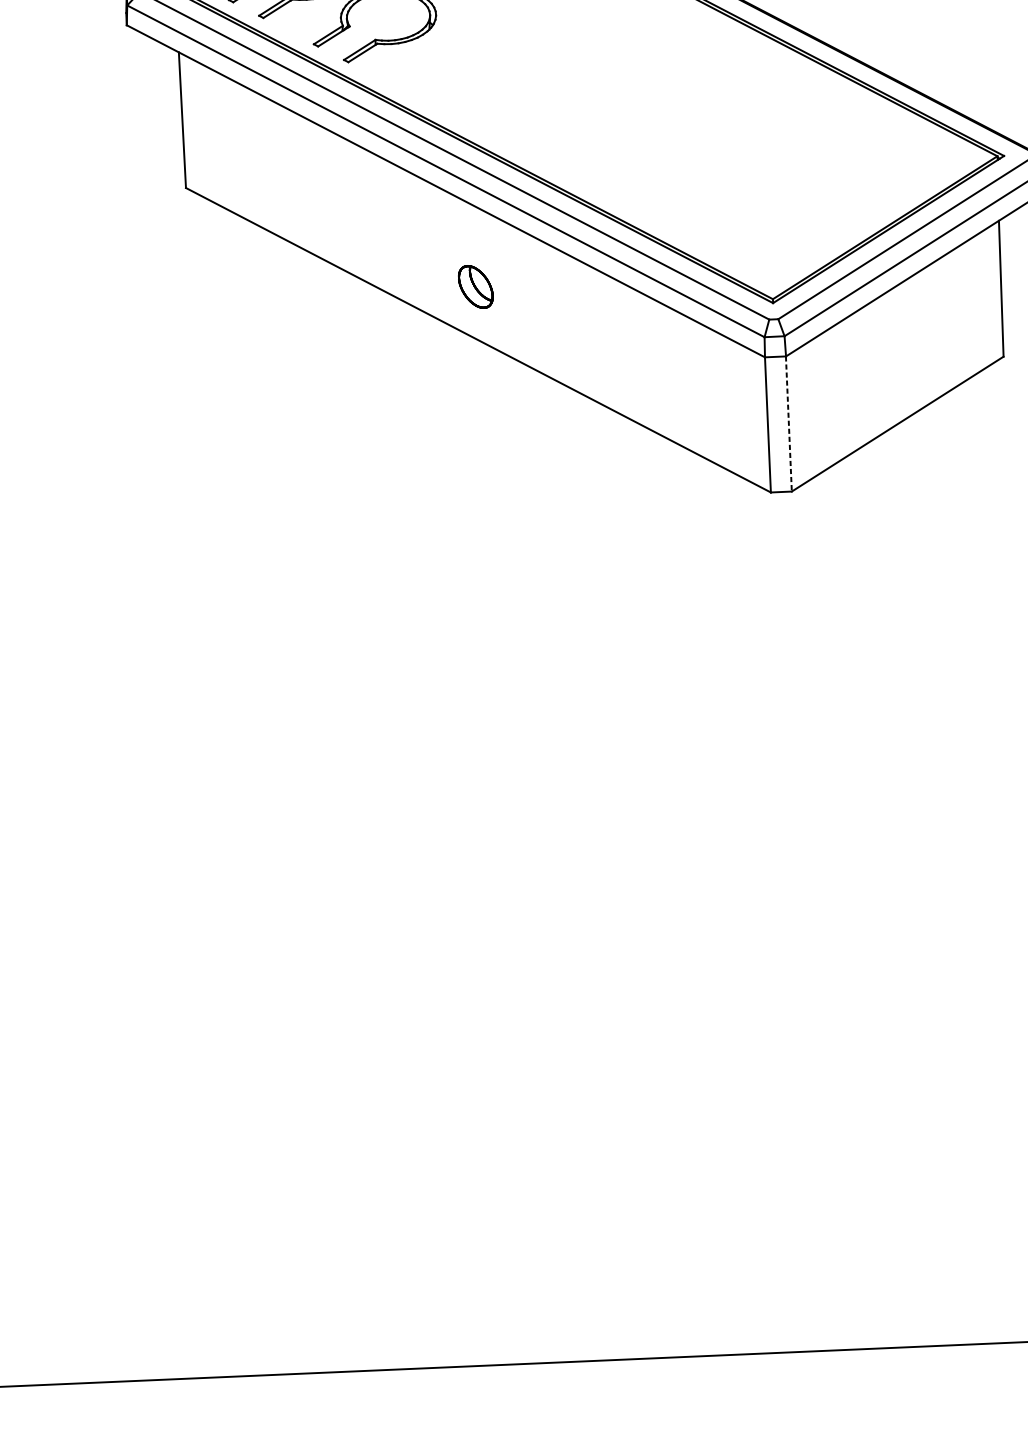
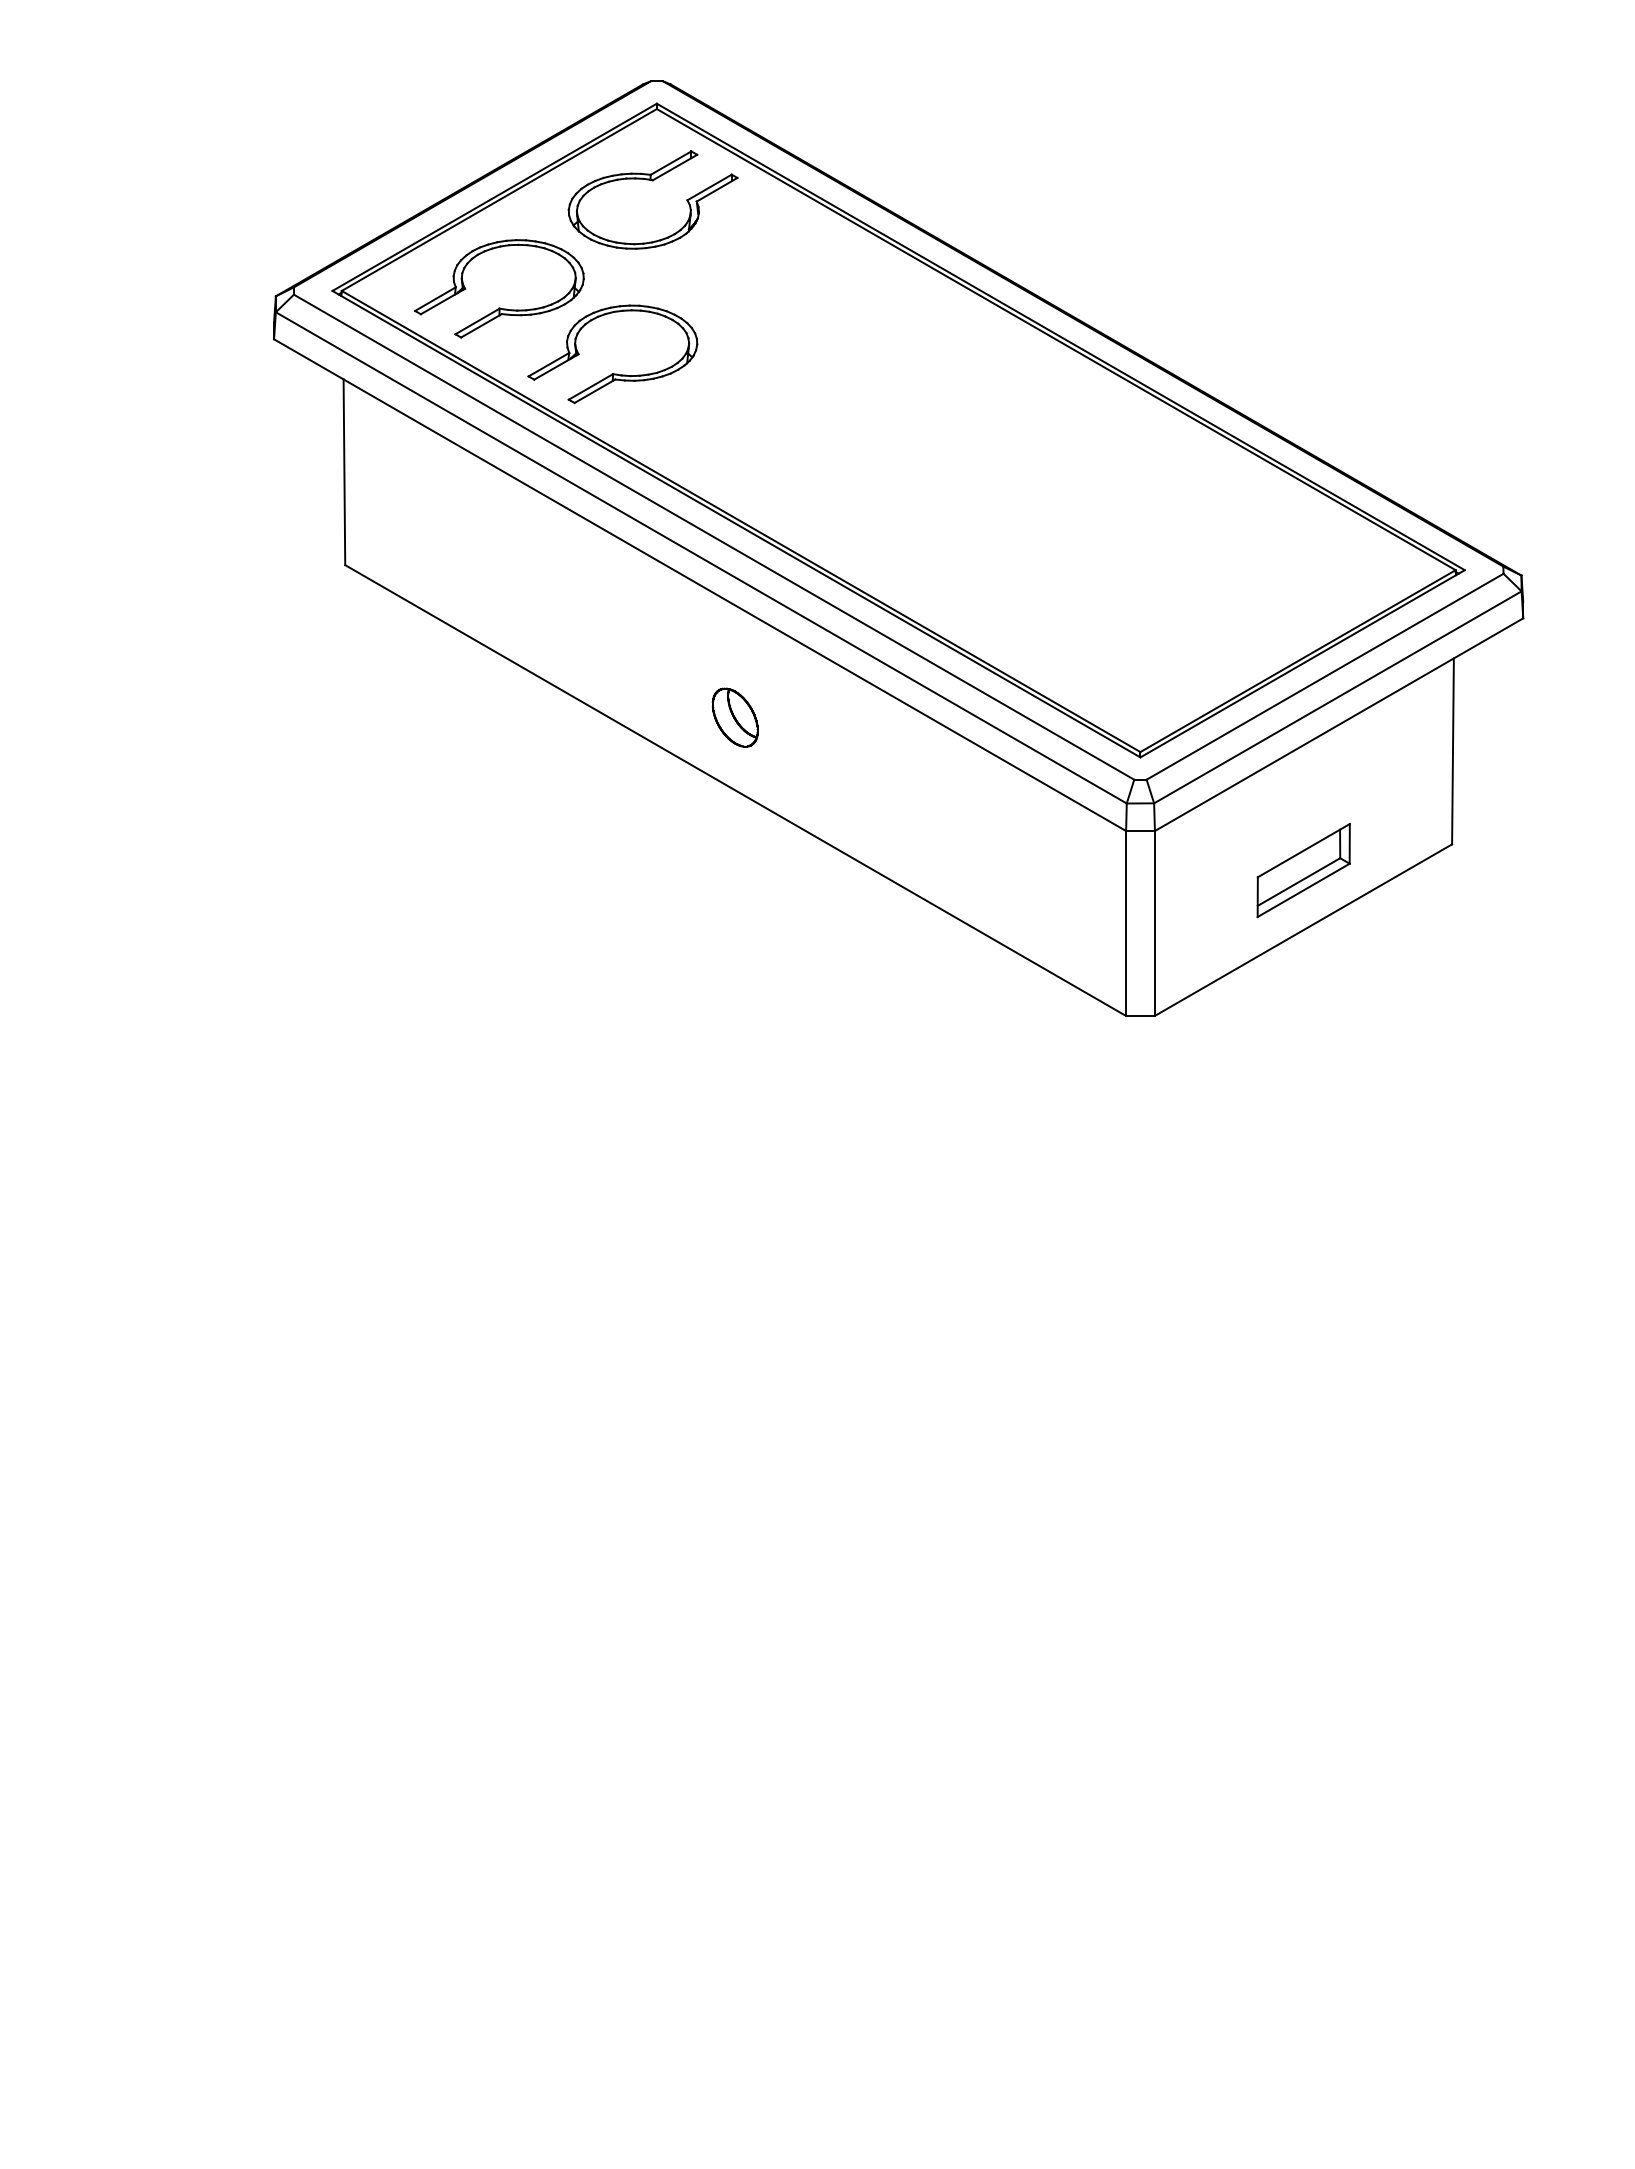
part: (895, 380) -> (1303, 870), added
line: (788, 424) -> (1154, 924), dashed -> solid

